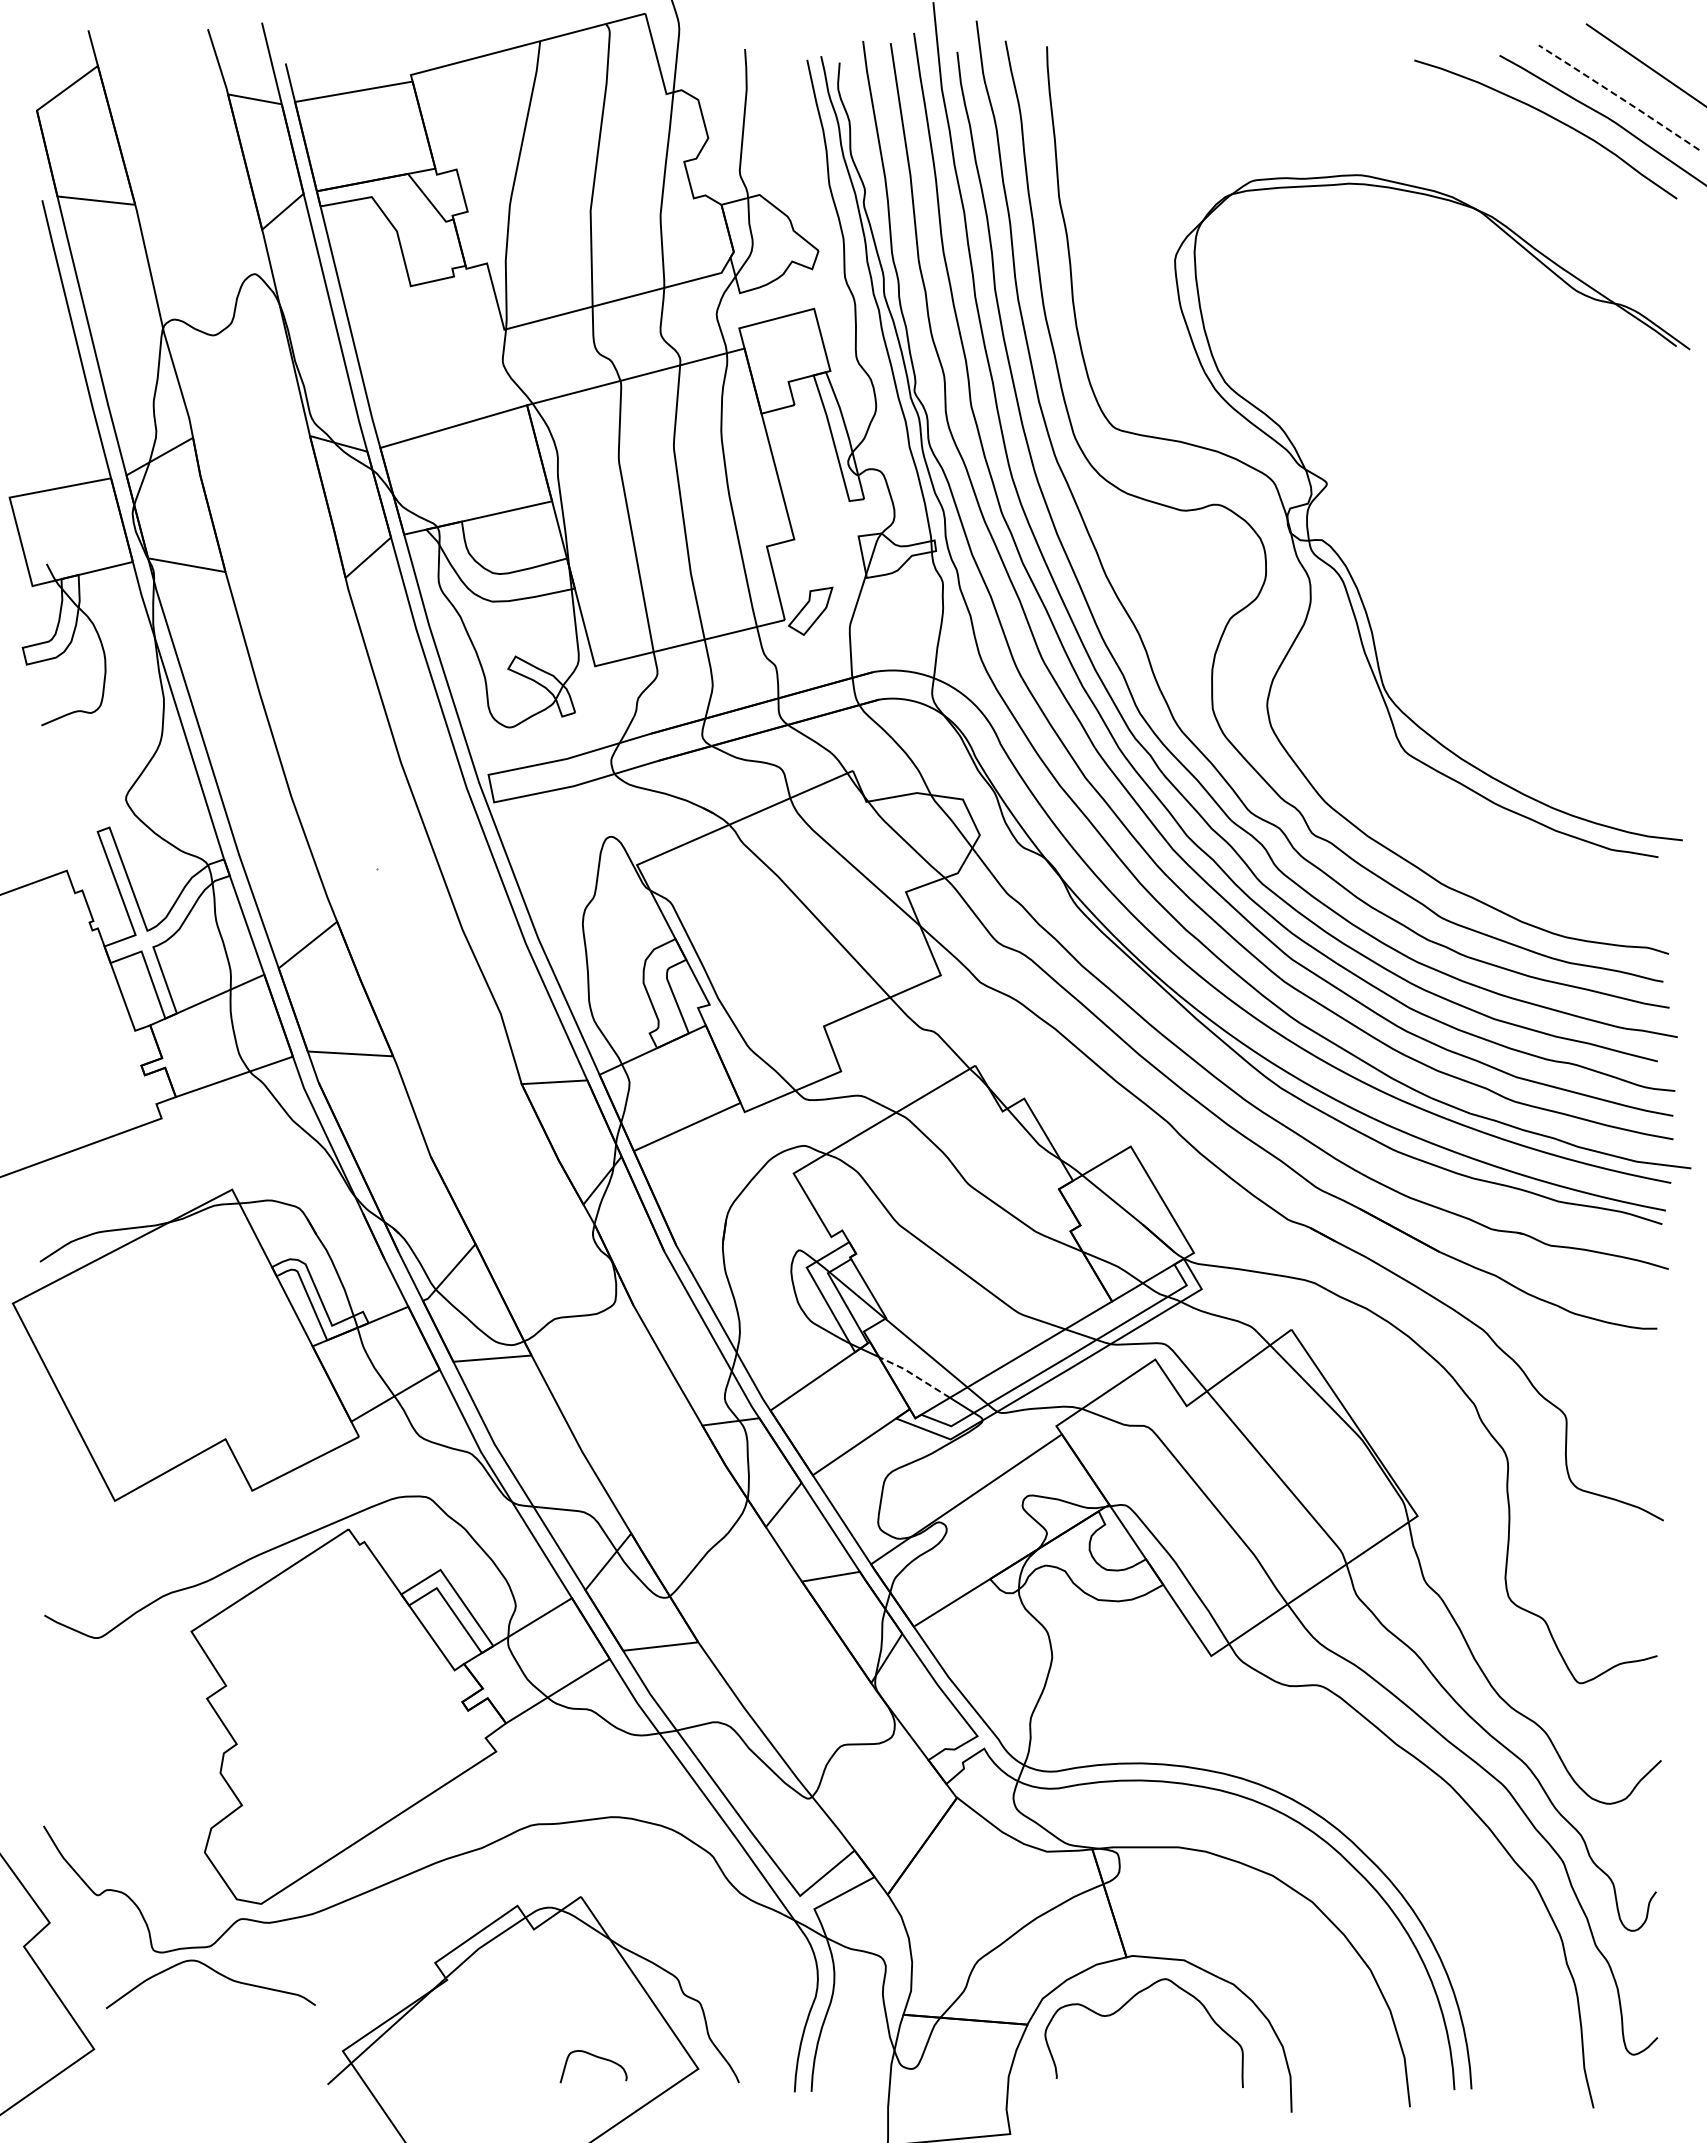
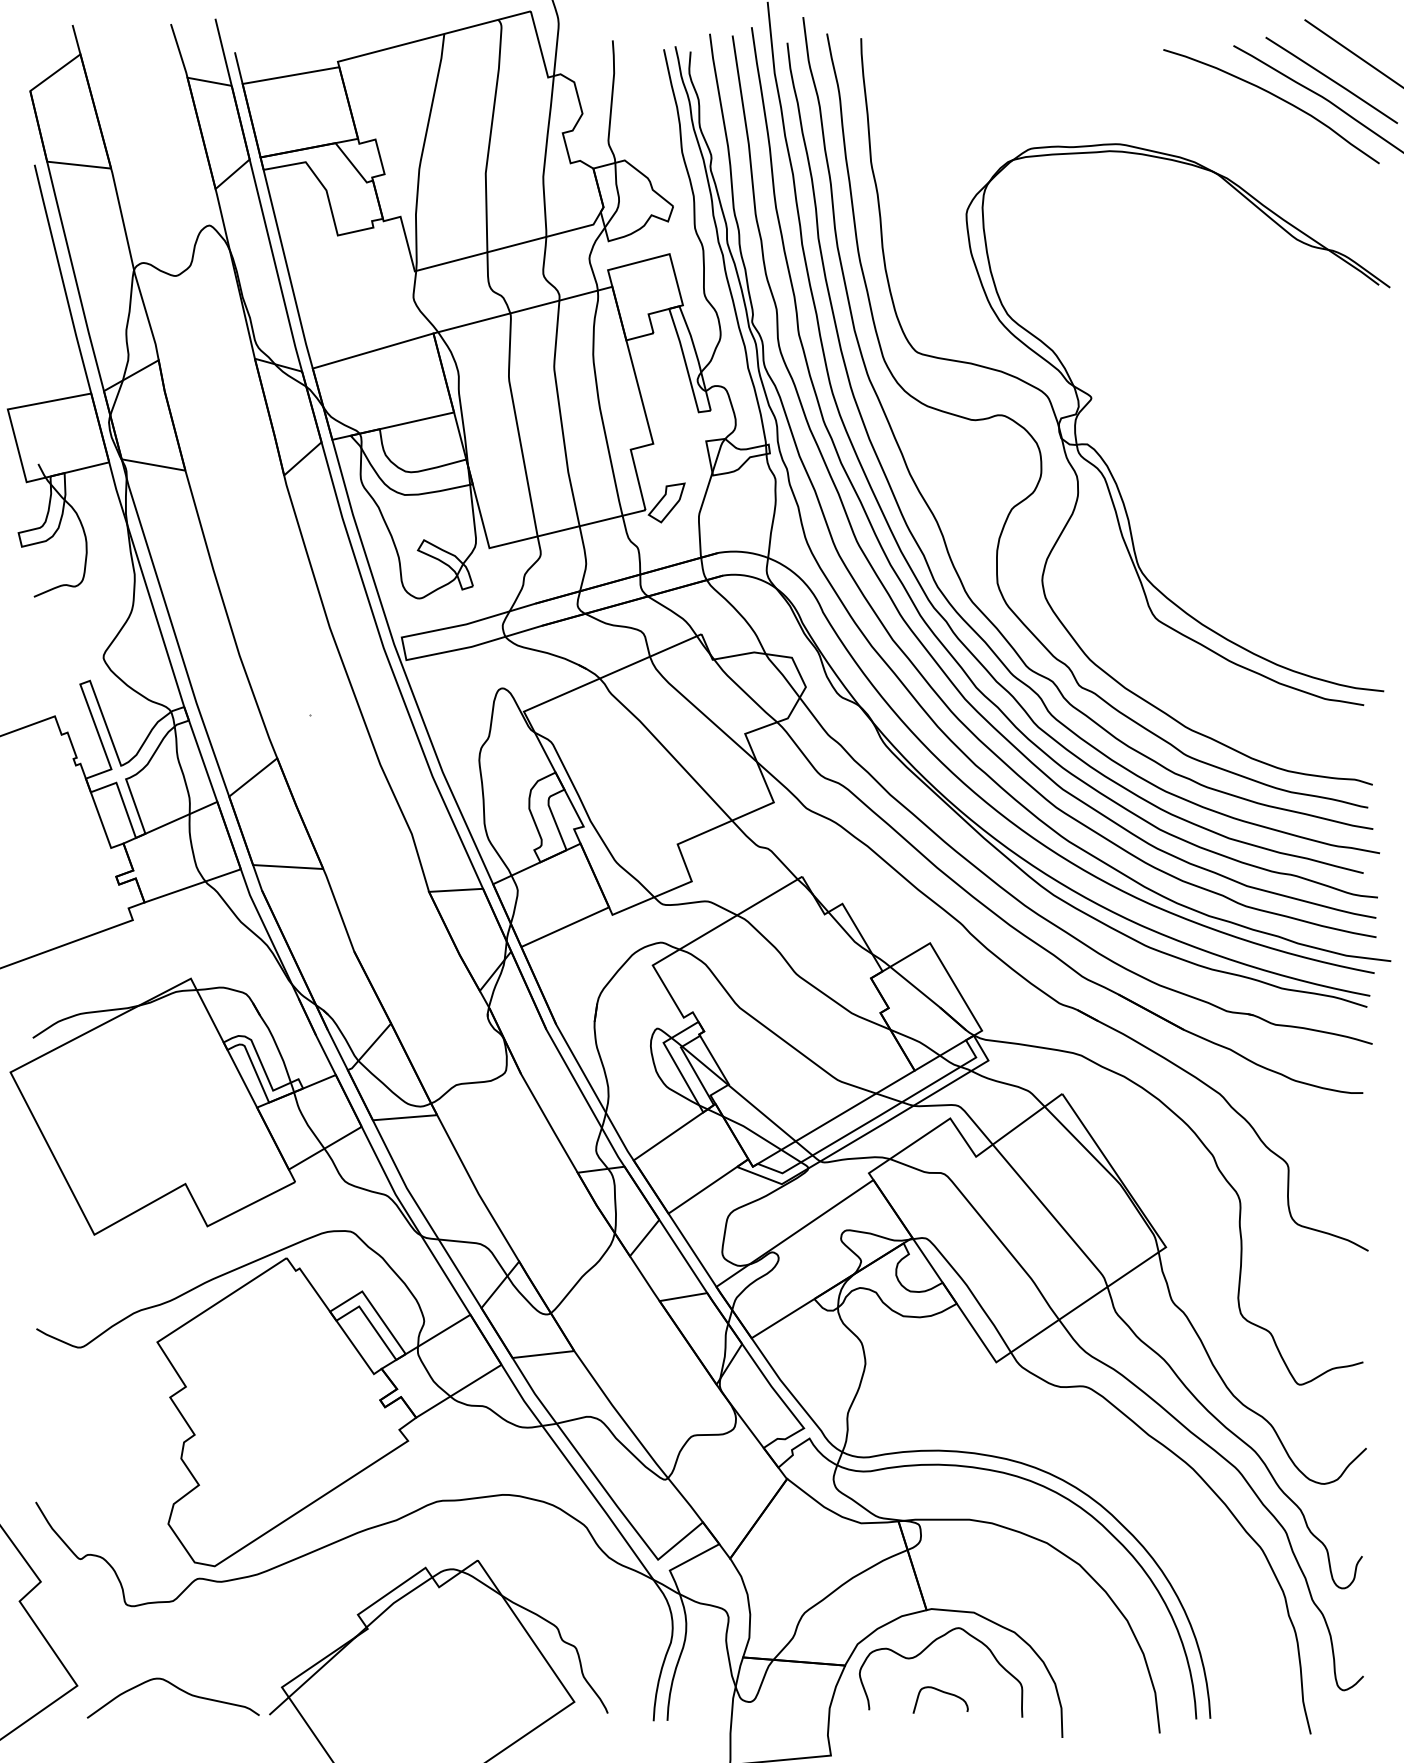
line: (1618, 96) -> (1331, 79), dashed -> solid
line: (914, 1375) -> (752, 1131), dashed -> solid
curve: (218, 1974) -> (179, 1690), moved
curve: (595, 2057) -> (942, 1692), moved

